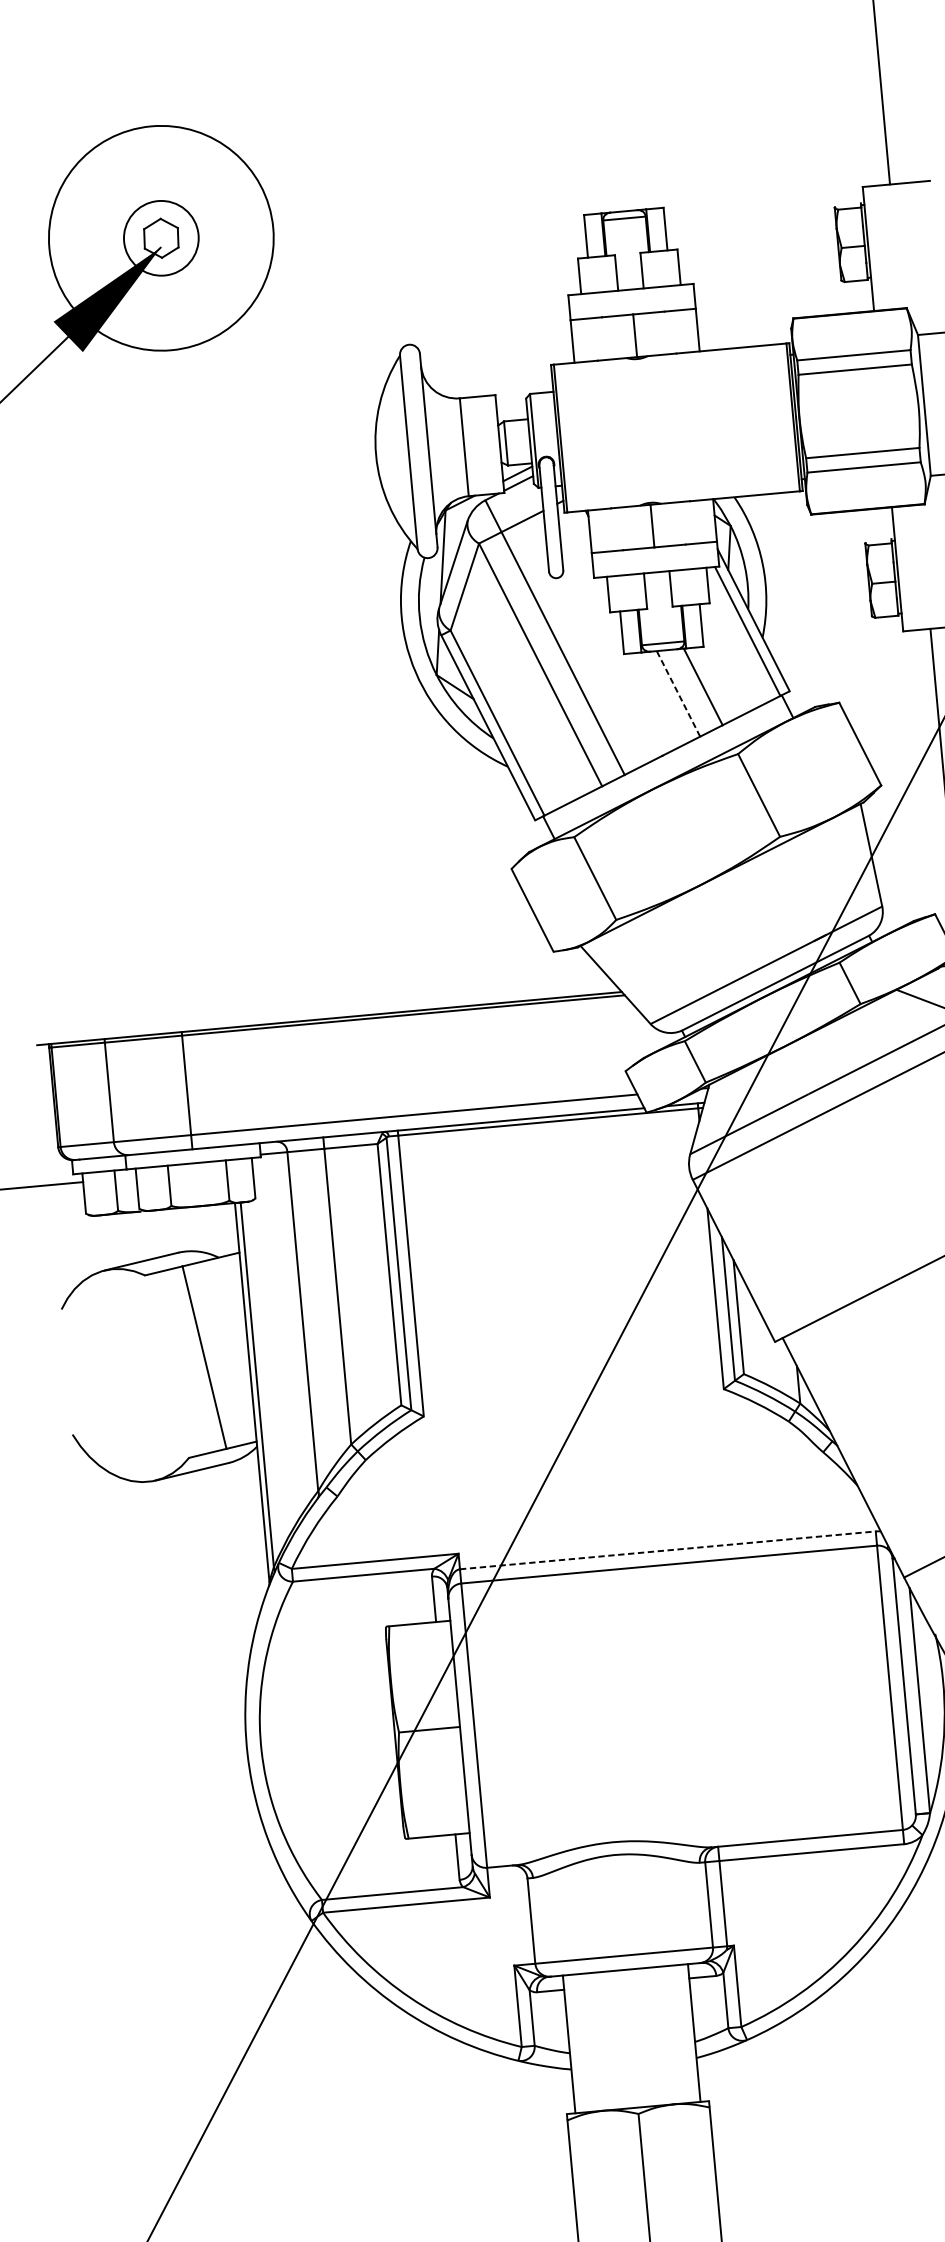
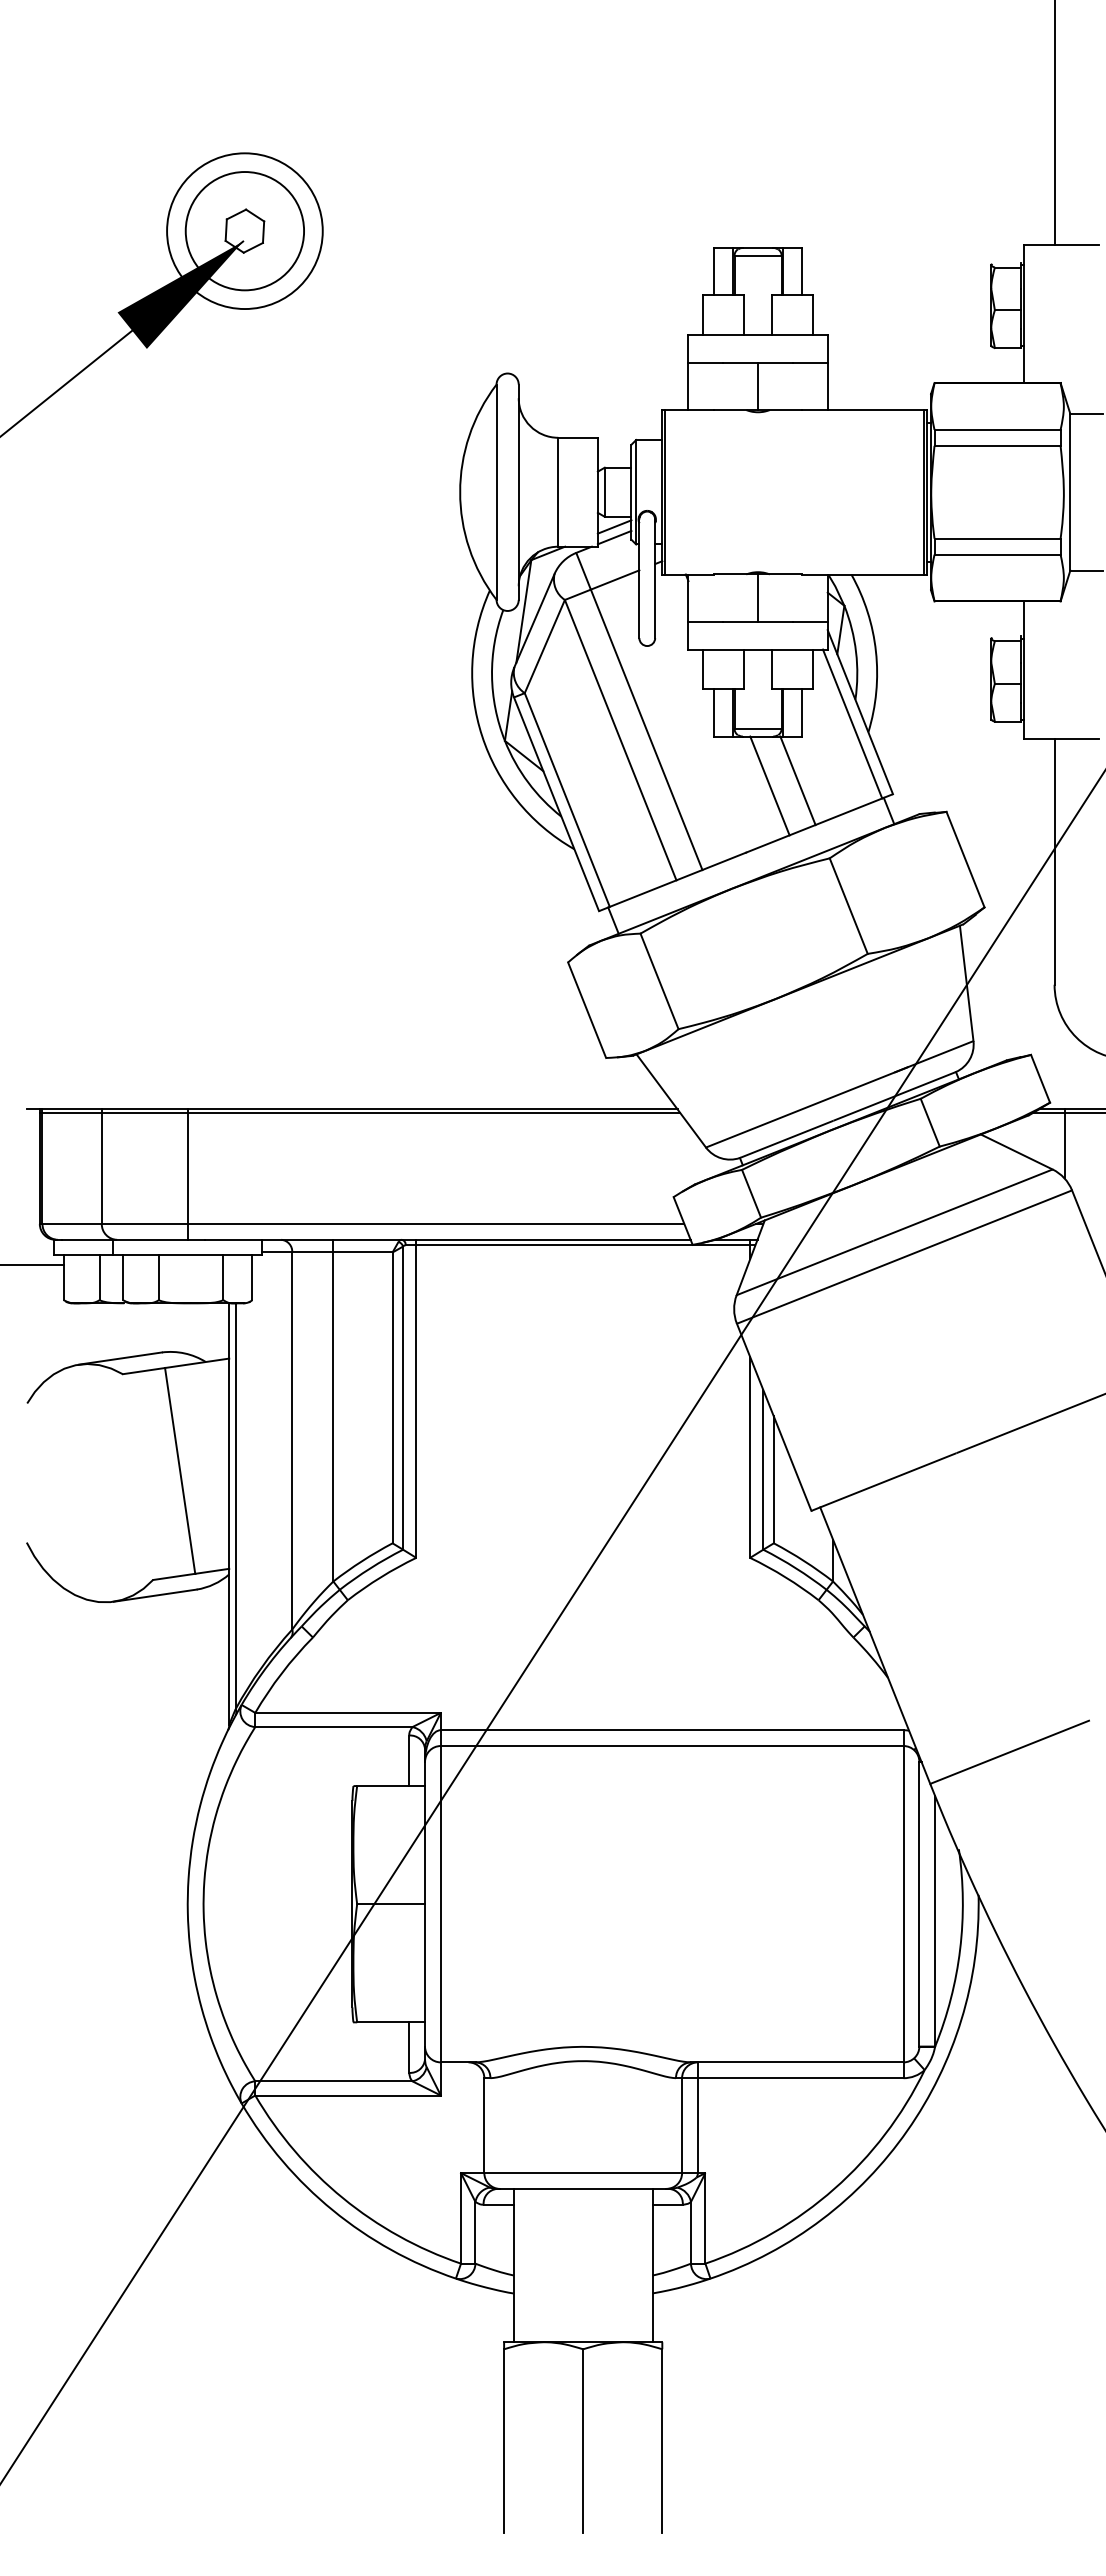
circle: (160, 238) -> (244, 231), size x0.62
circle: (160, 238) -> (244, 231), size x1.43
line: (678, 693) -> (769, 785), dashed -> solid
line: (668, 1550) -> (672, 1730), dashed -> solid

